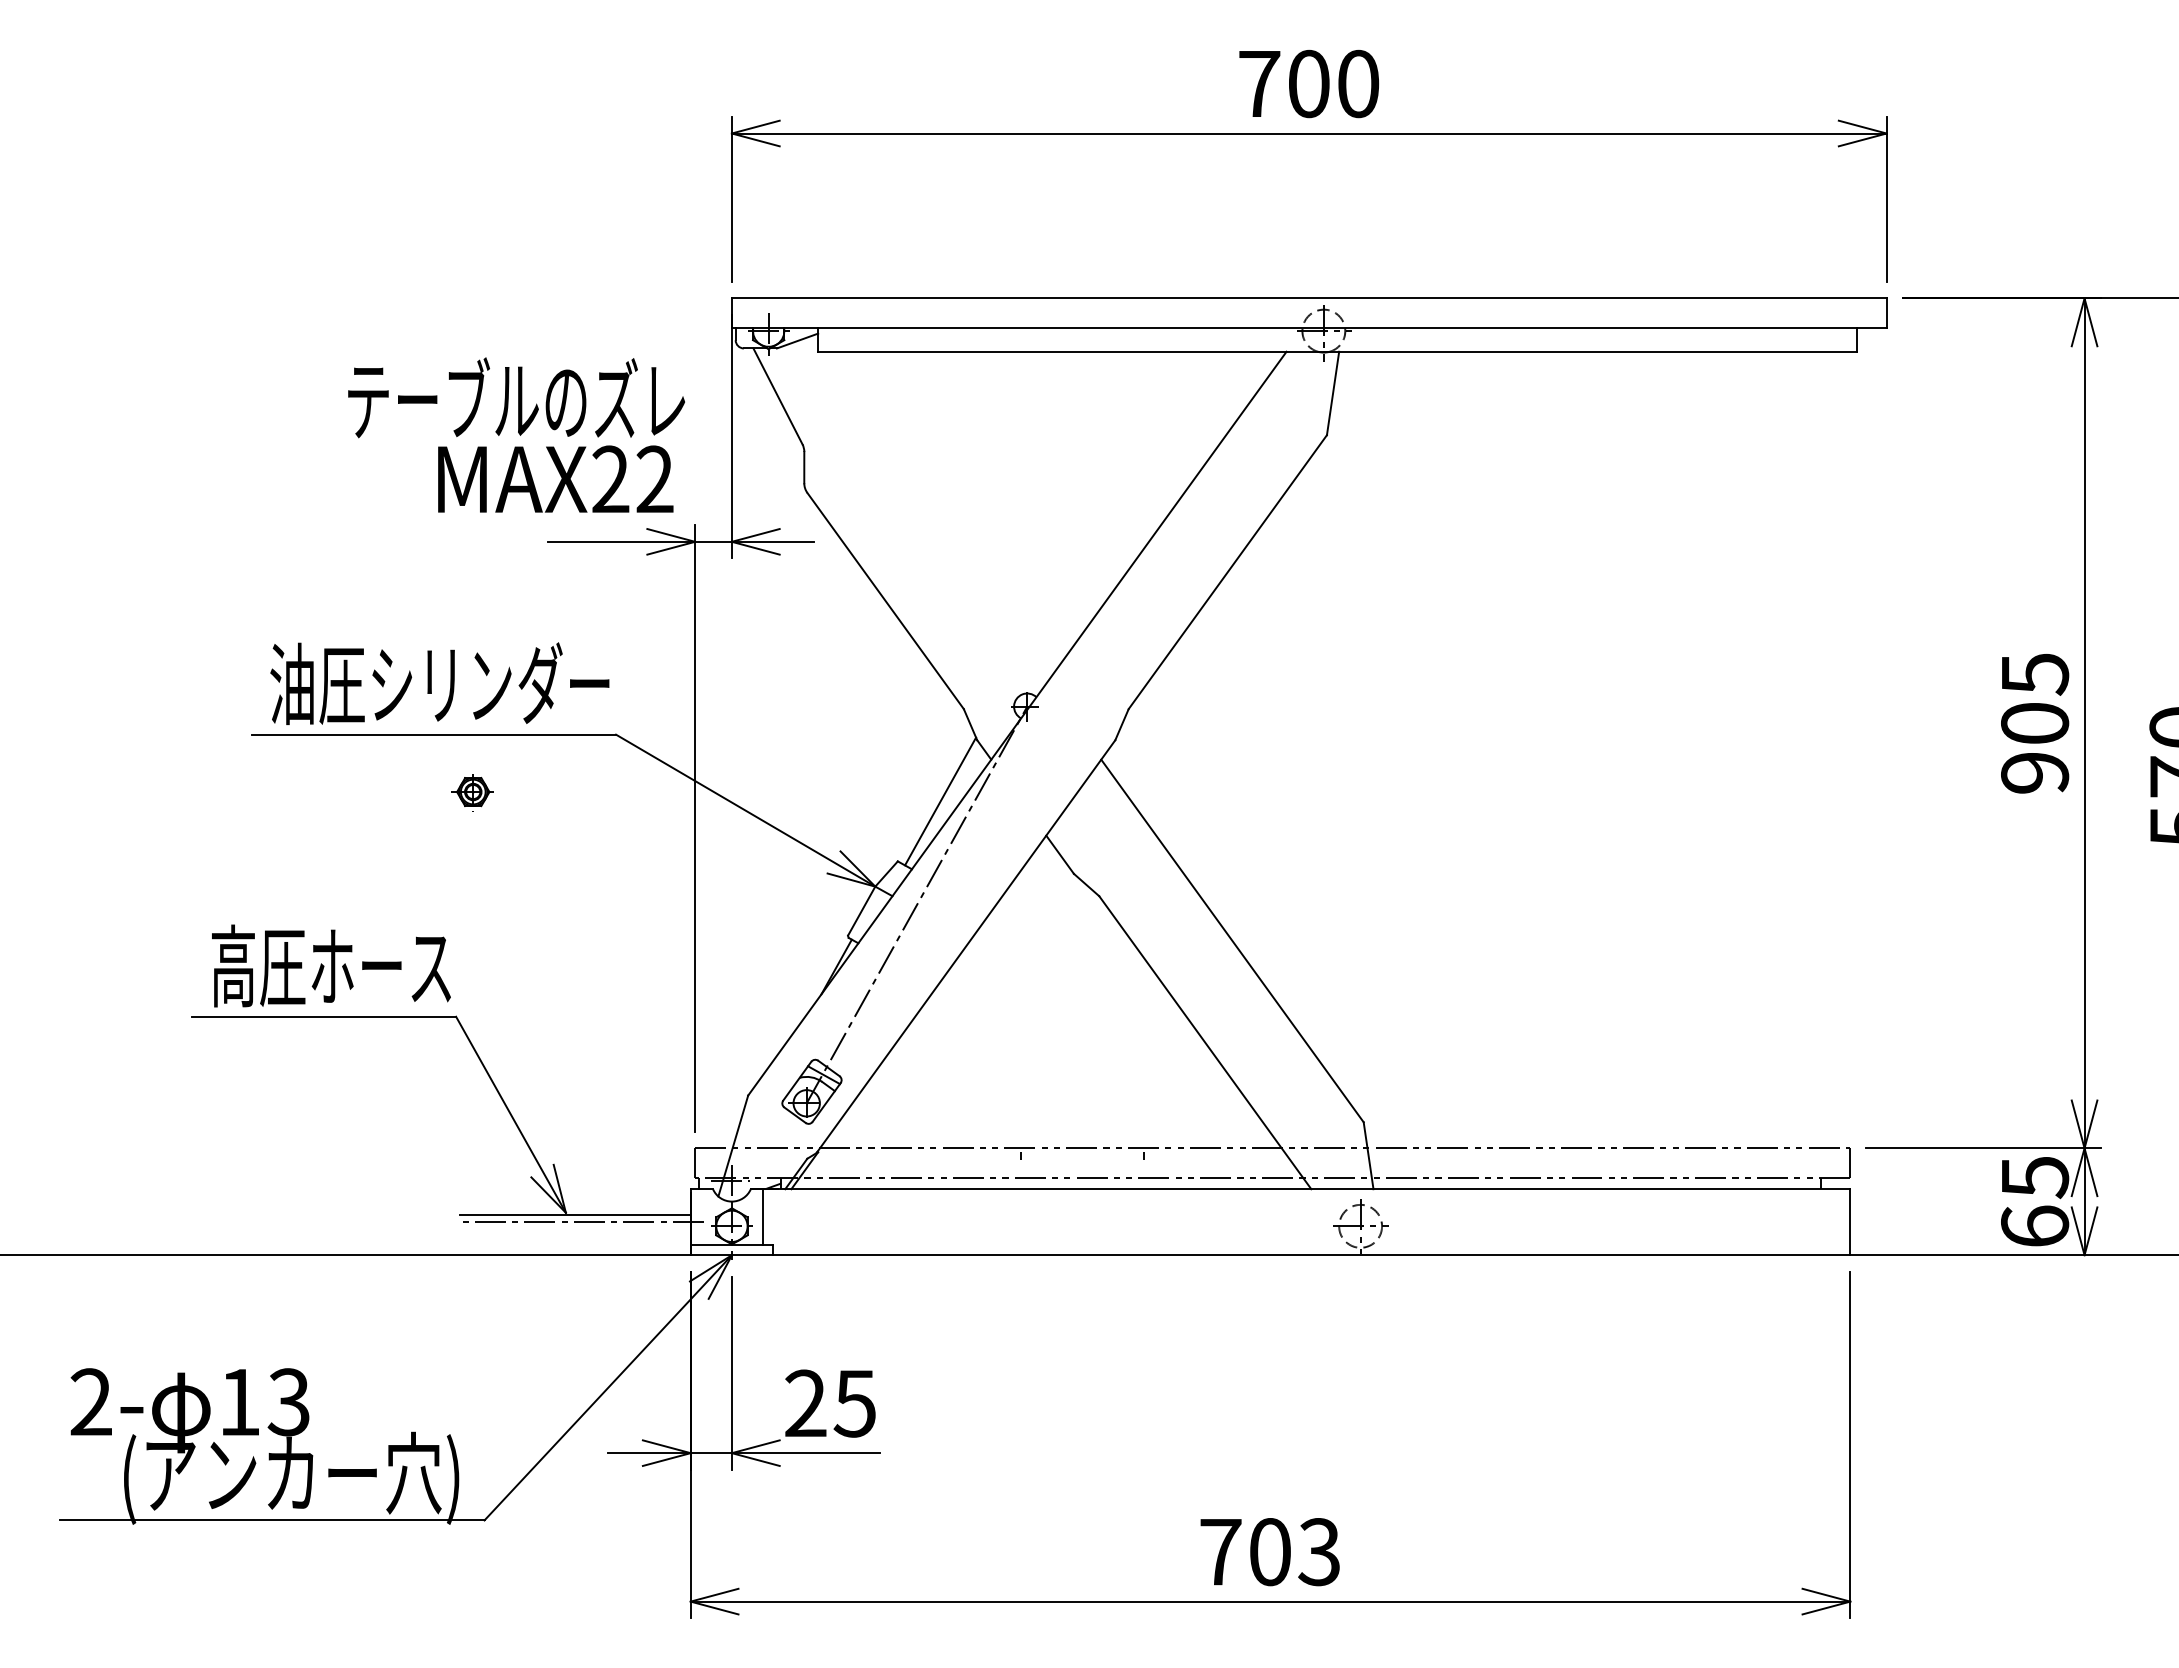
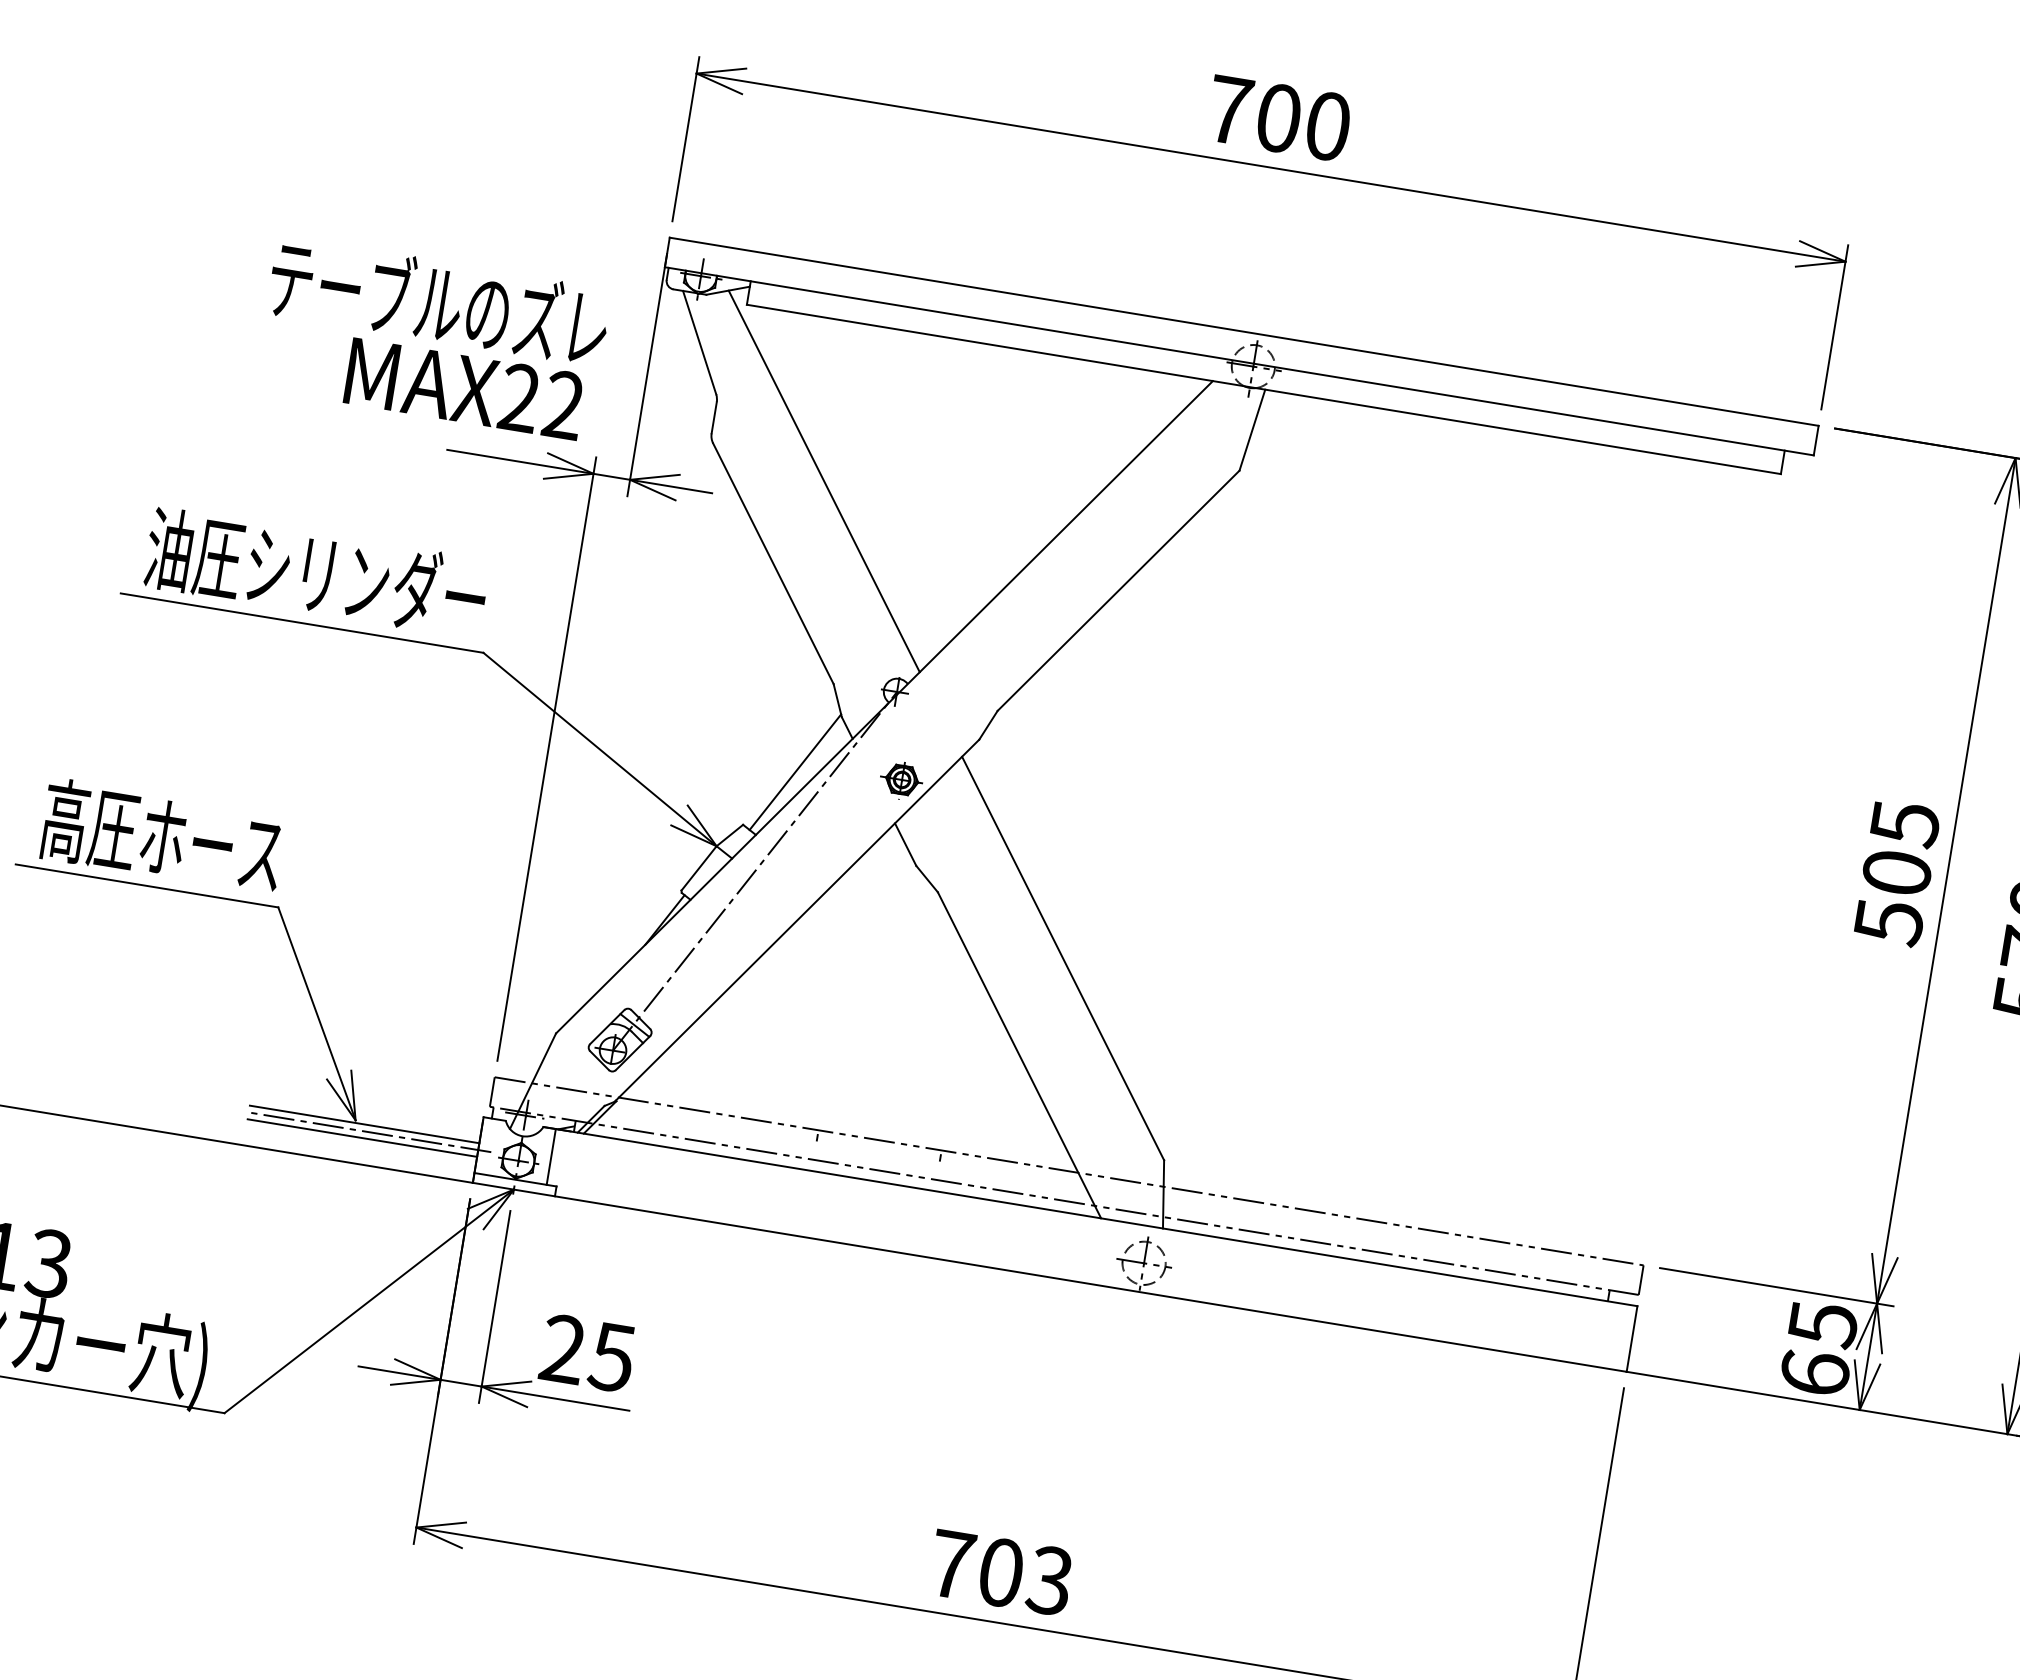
line: (922, 511) -> (824, 480), added
text: (2035, 773) -> (1889, 922), 905 -> 505
part: (472, 792) -> (901, 780), moved
line: (575, 1229) -> (362, 1138), added

